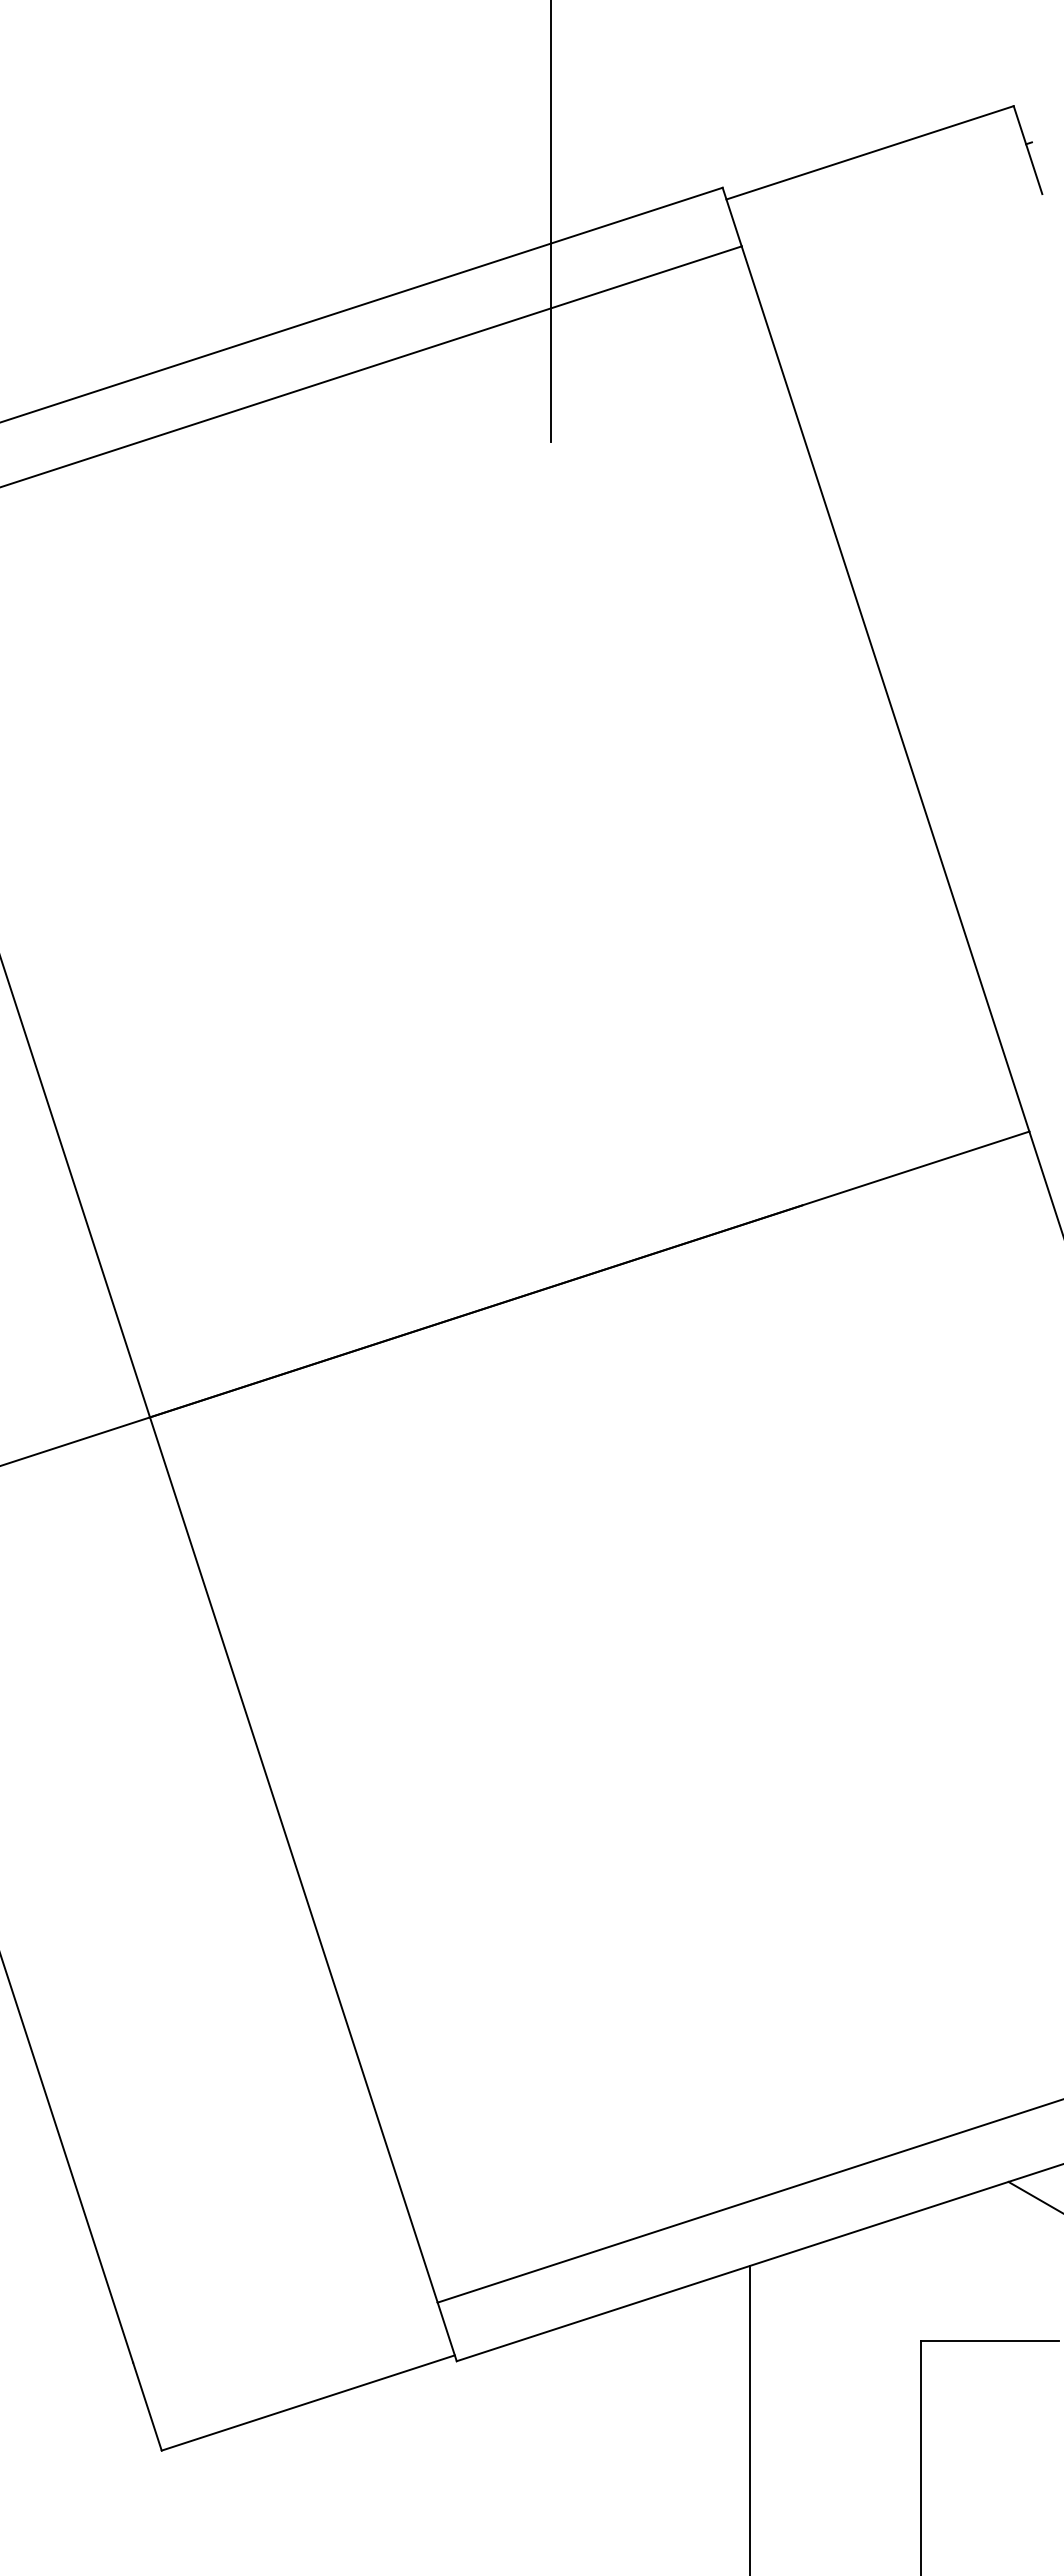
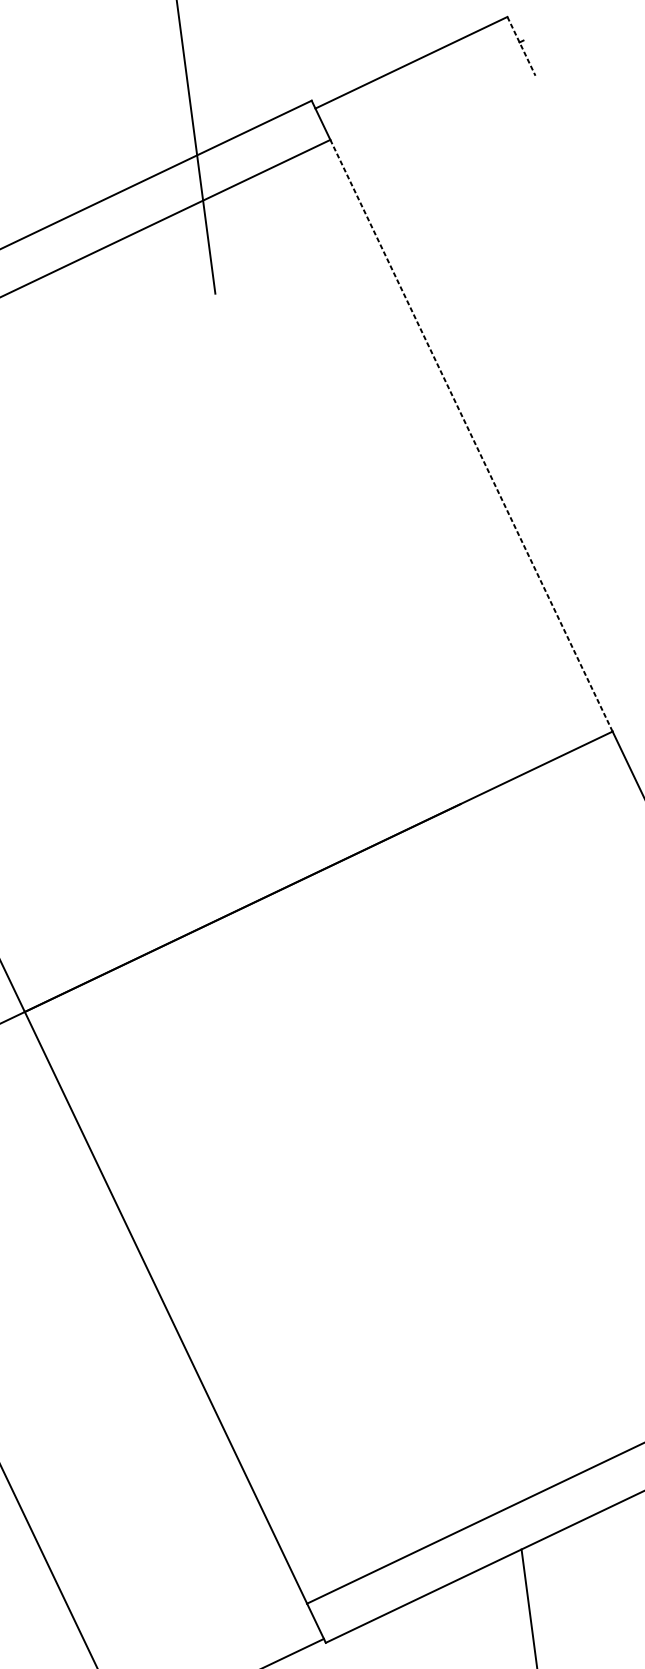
line: (1028, 150) -> (521, 46), solid -> dashed
line: (885, 688) -> (471, 435), solid -> dashed

